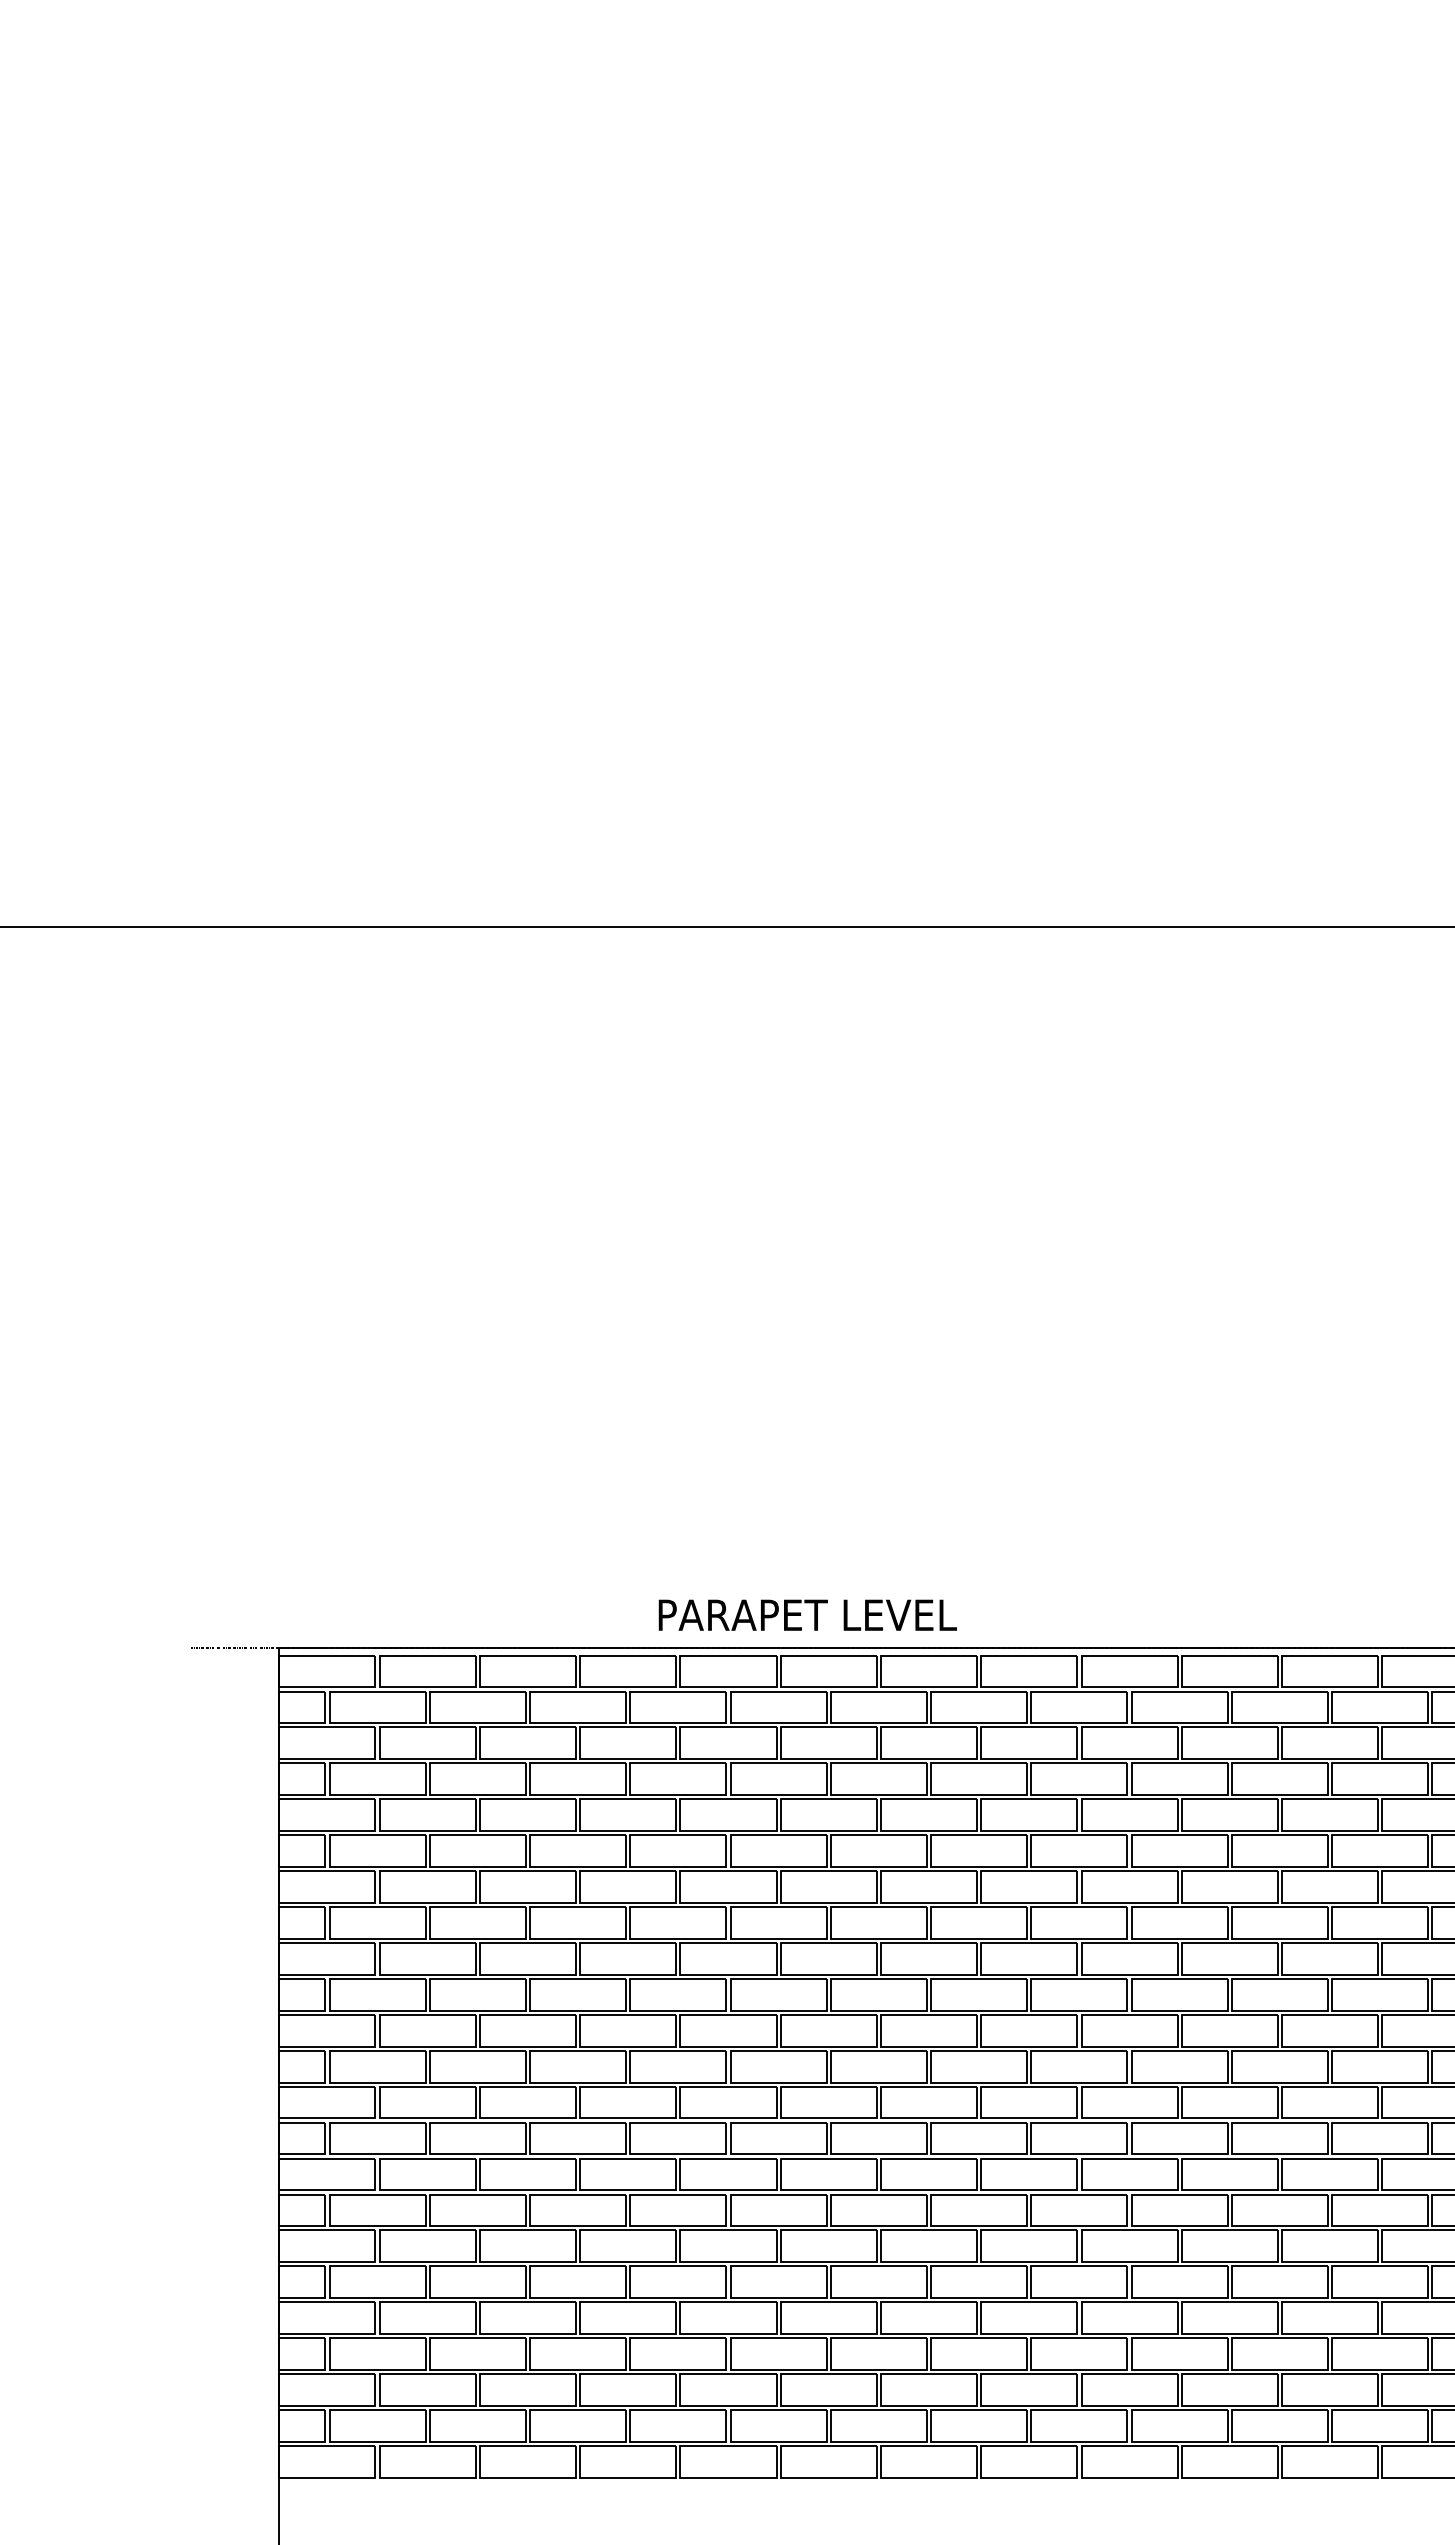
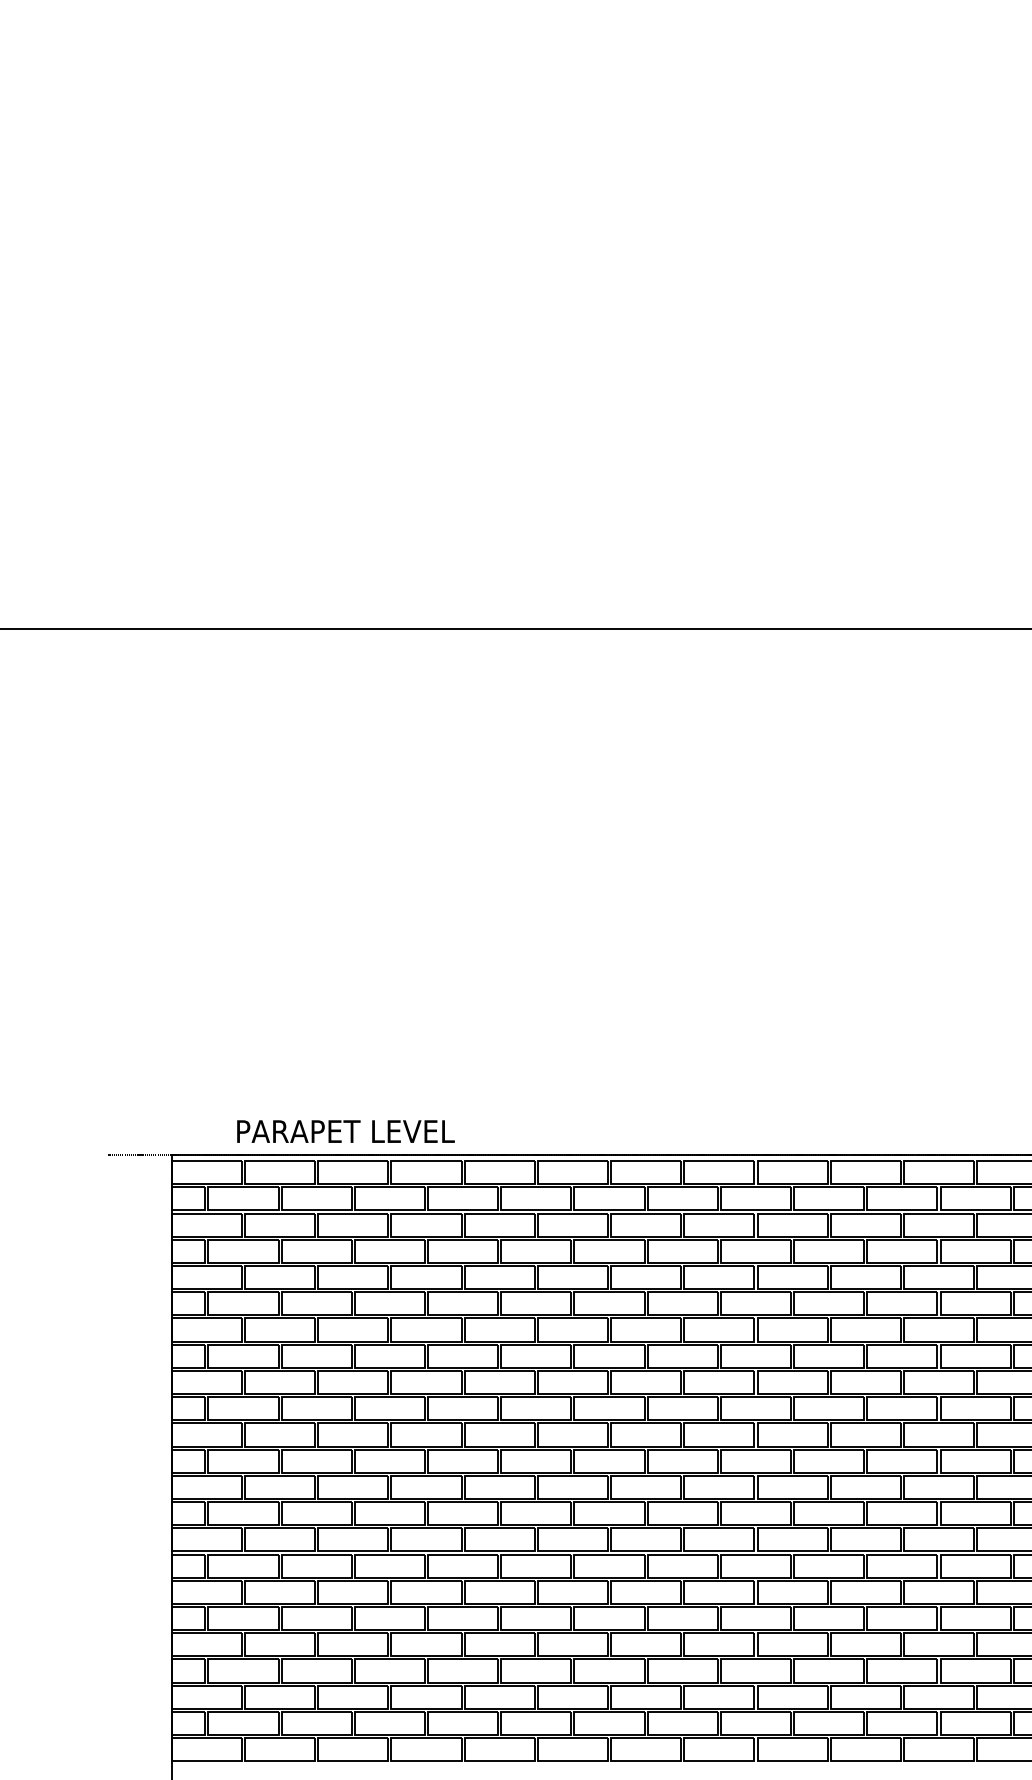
text: (807, 1614) -> (345, 1131), moved

